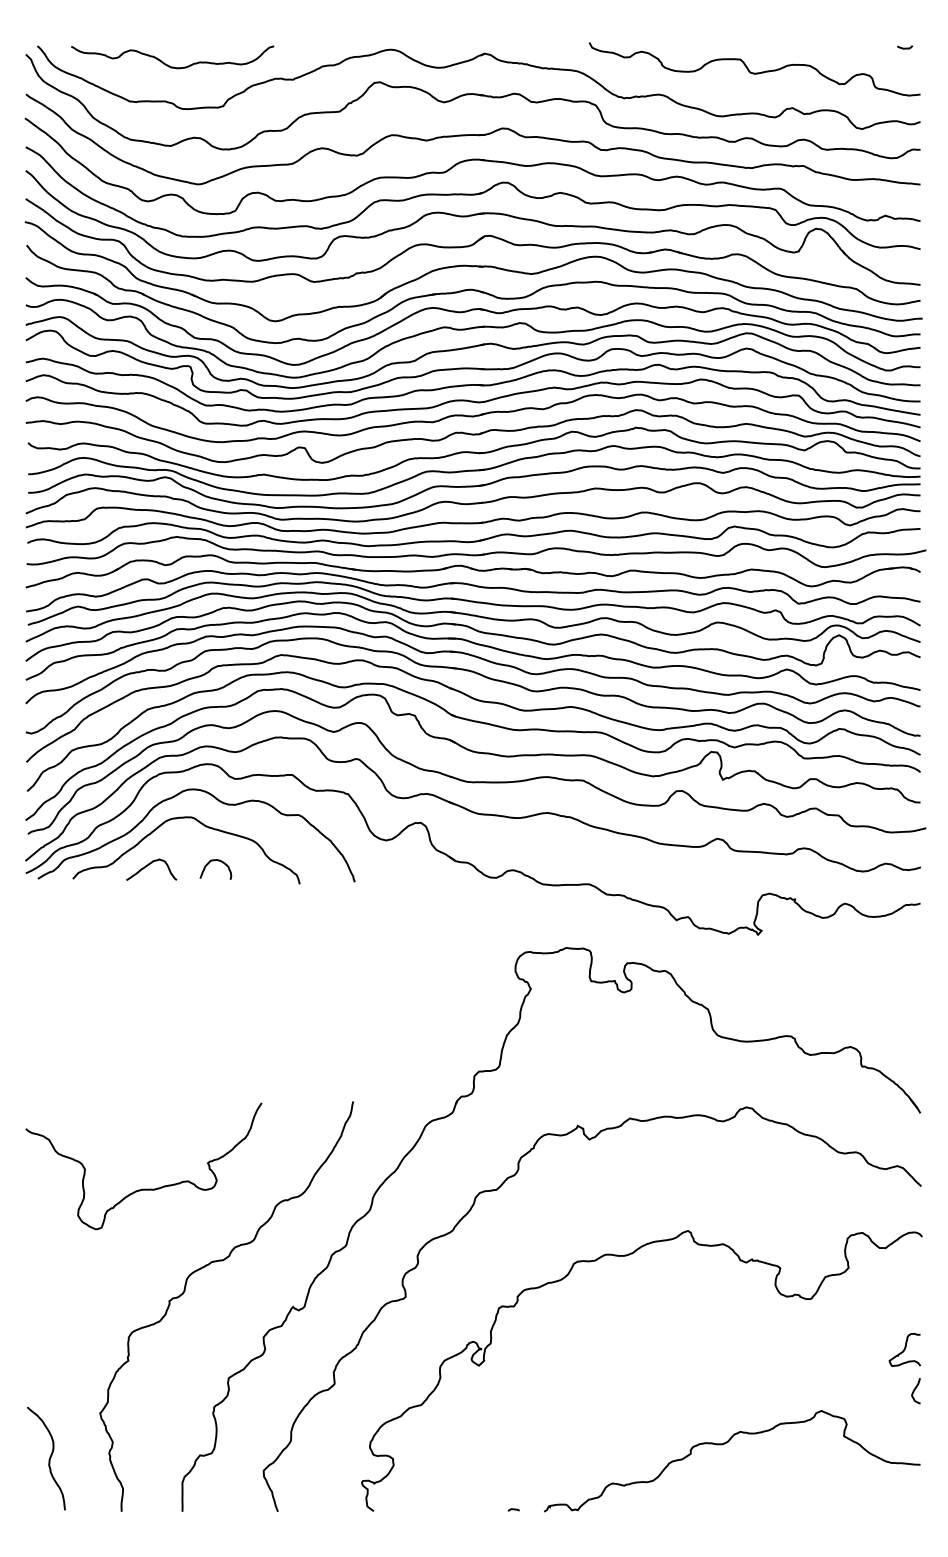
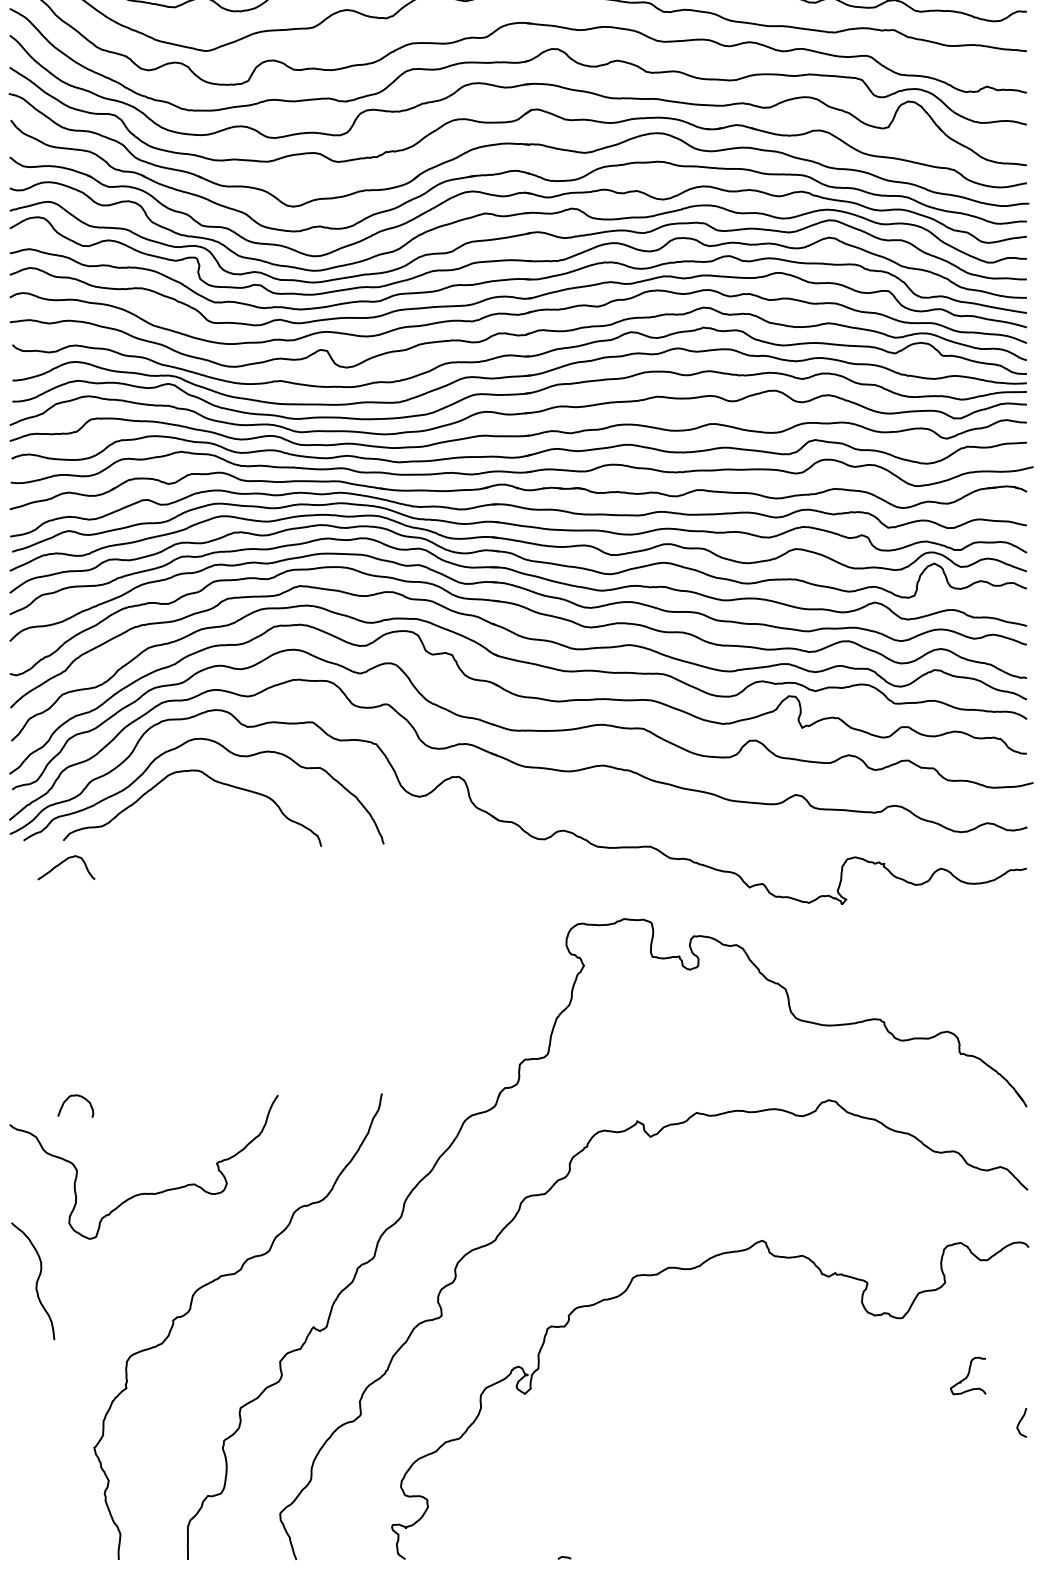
curve: (214, 861) -> (74, 1097), moved
curve: (149, 865) -> (64, 862), moved
curve: (904, 1349) -> (967, 1375), moved
curve: (724, 1444) -> (804, 1483), removed
curve: (48, 1459) -> (35, 1282), moved

